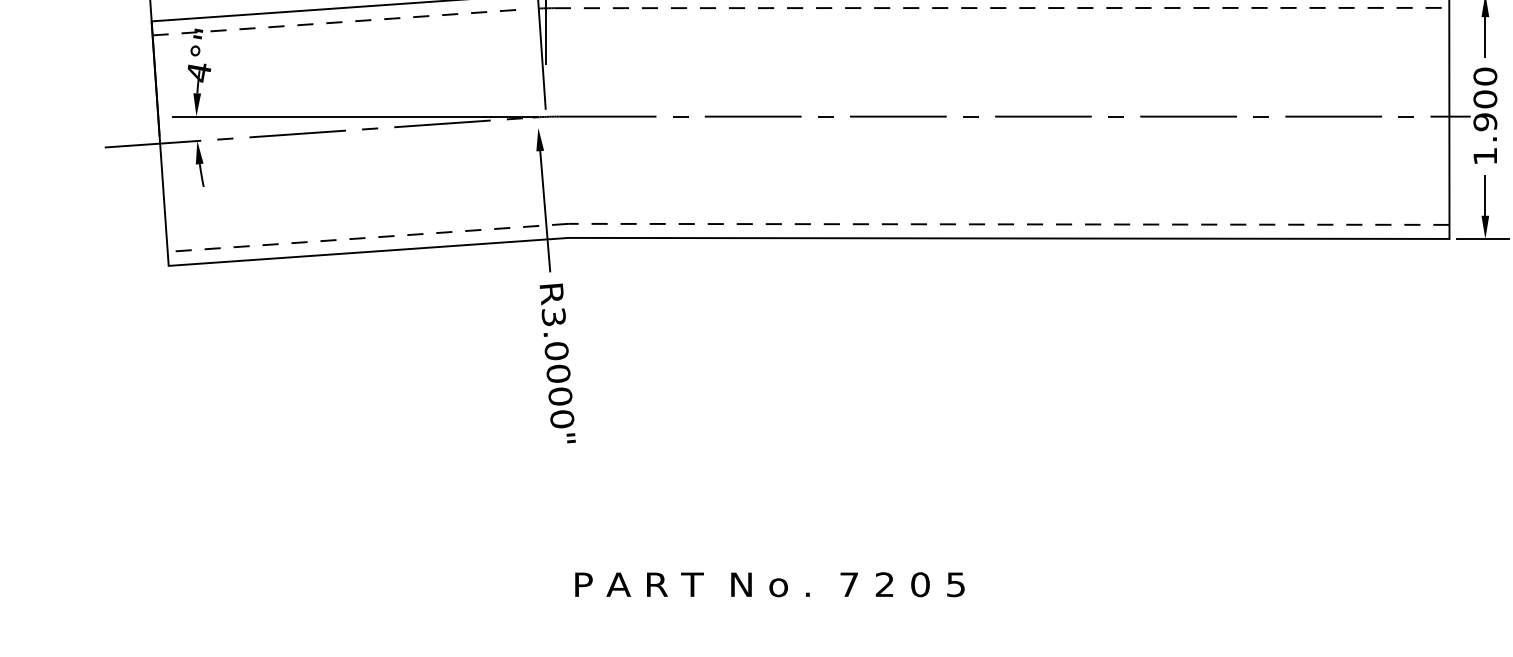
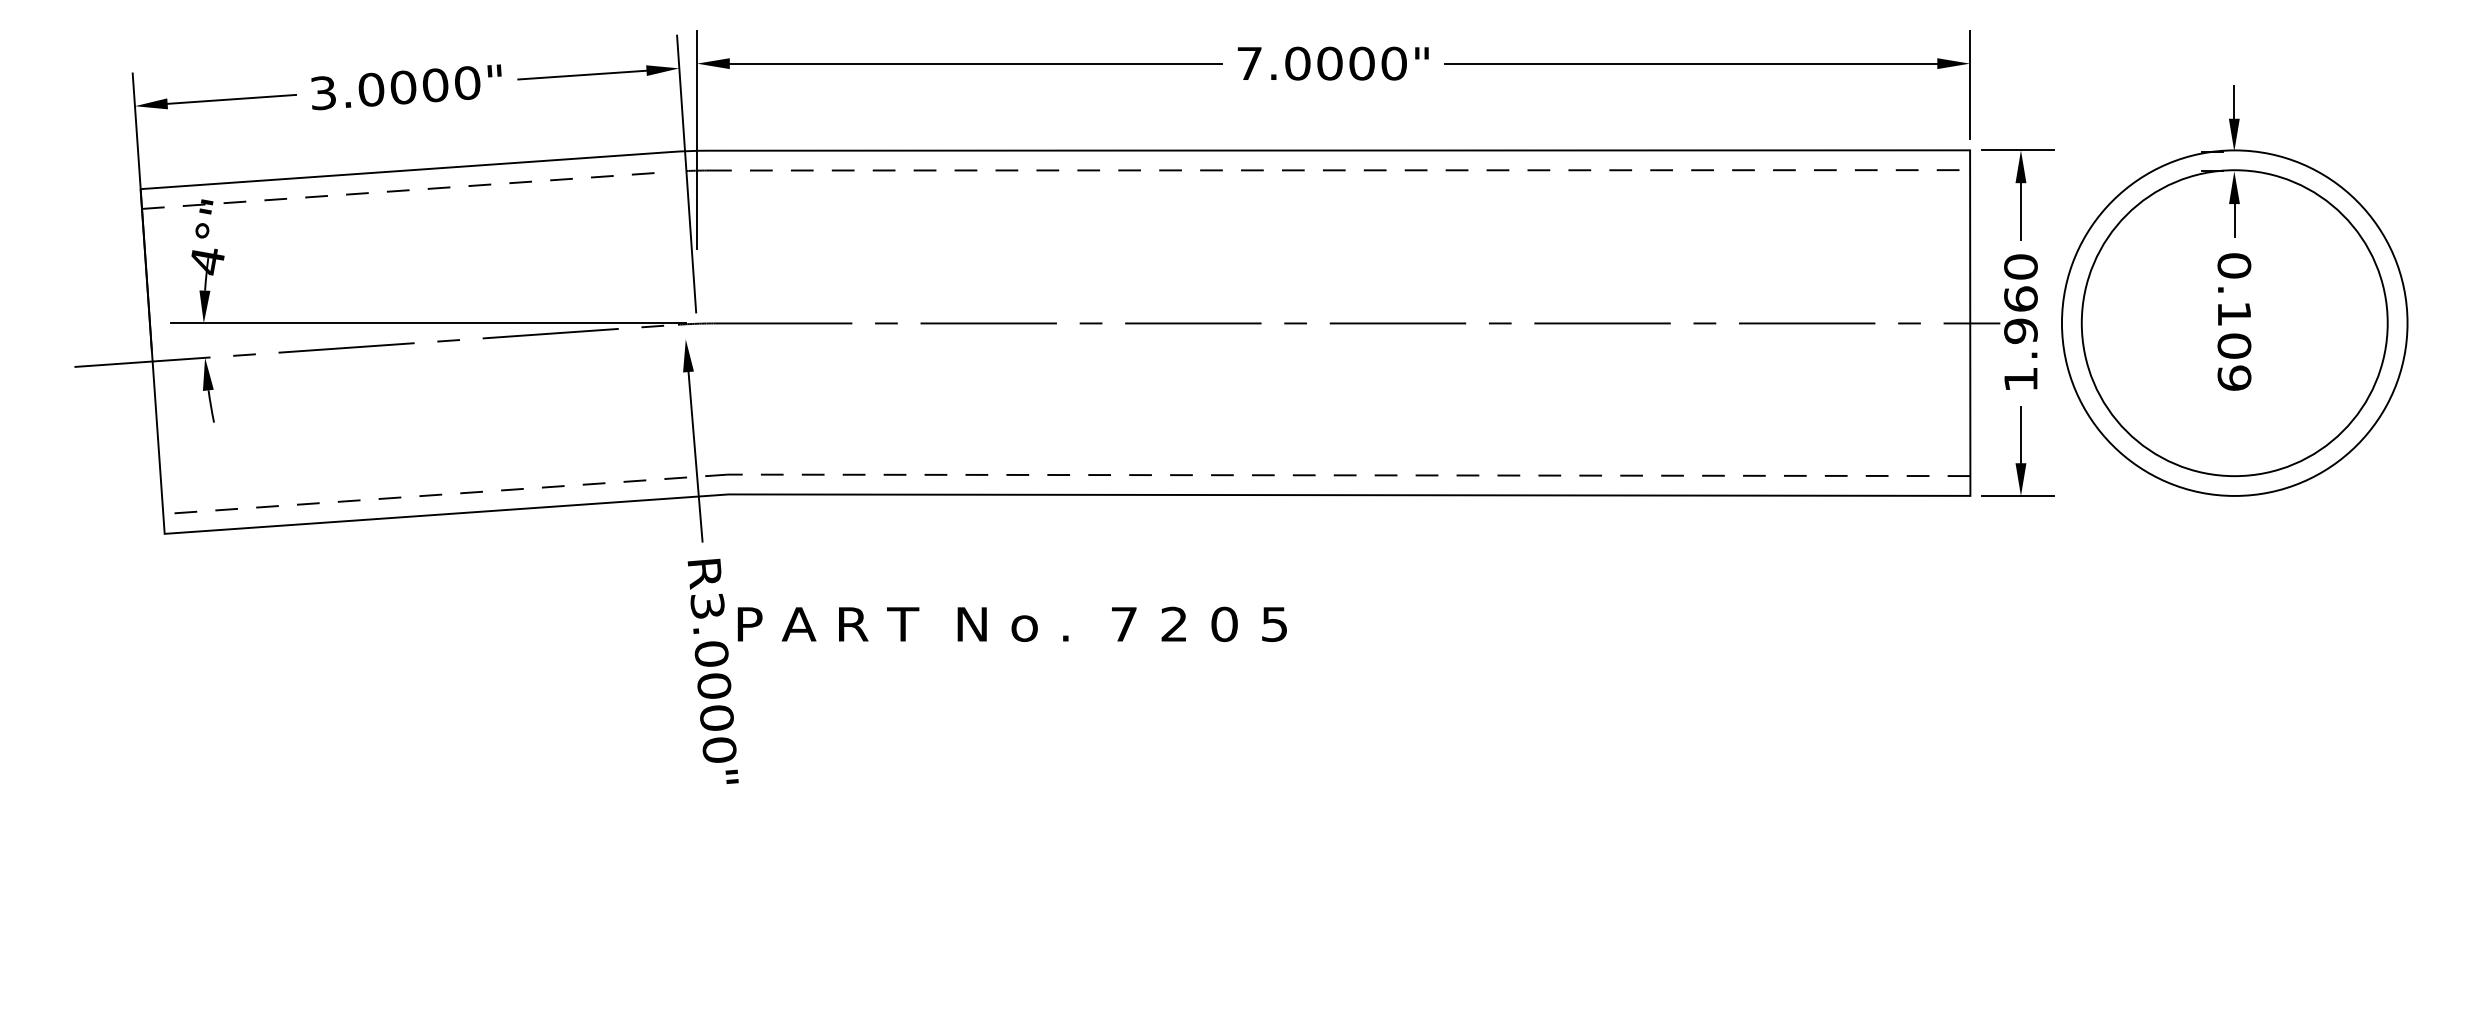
text: (1485, 98) -> (2020, 298), 1.900 -> 1.960
text: (769, 584) -> (1011, 623), moved

